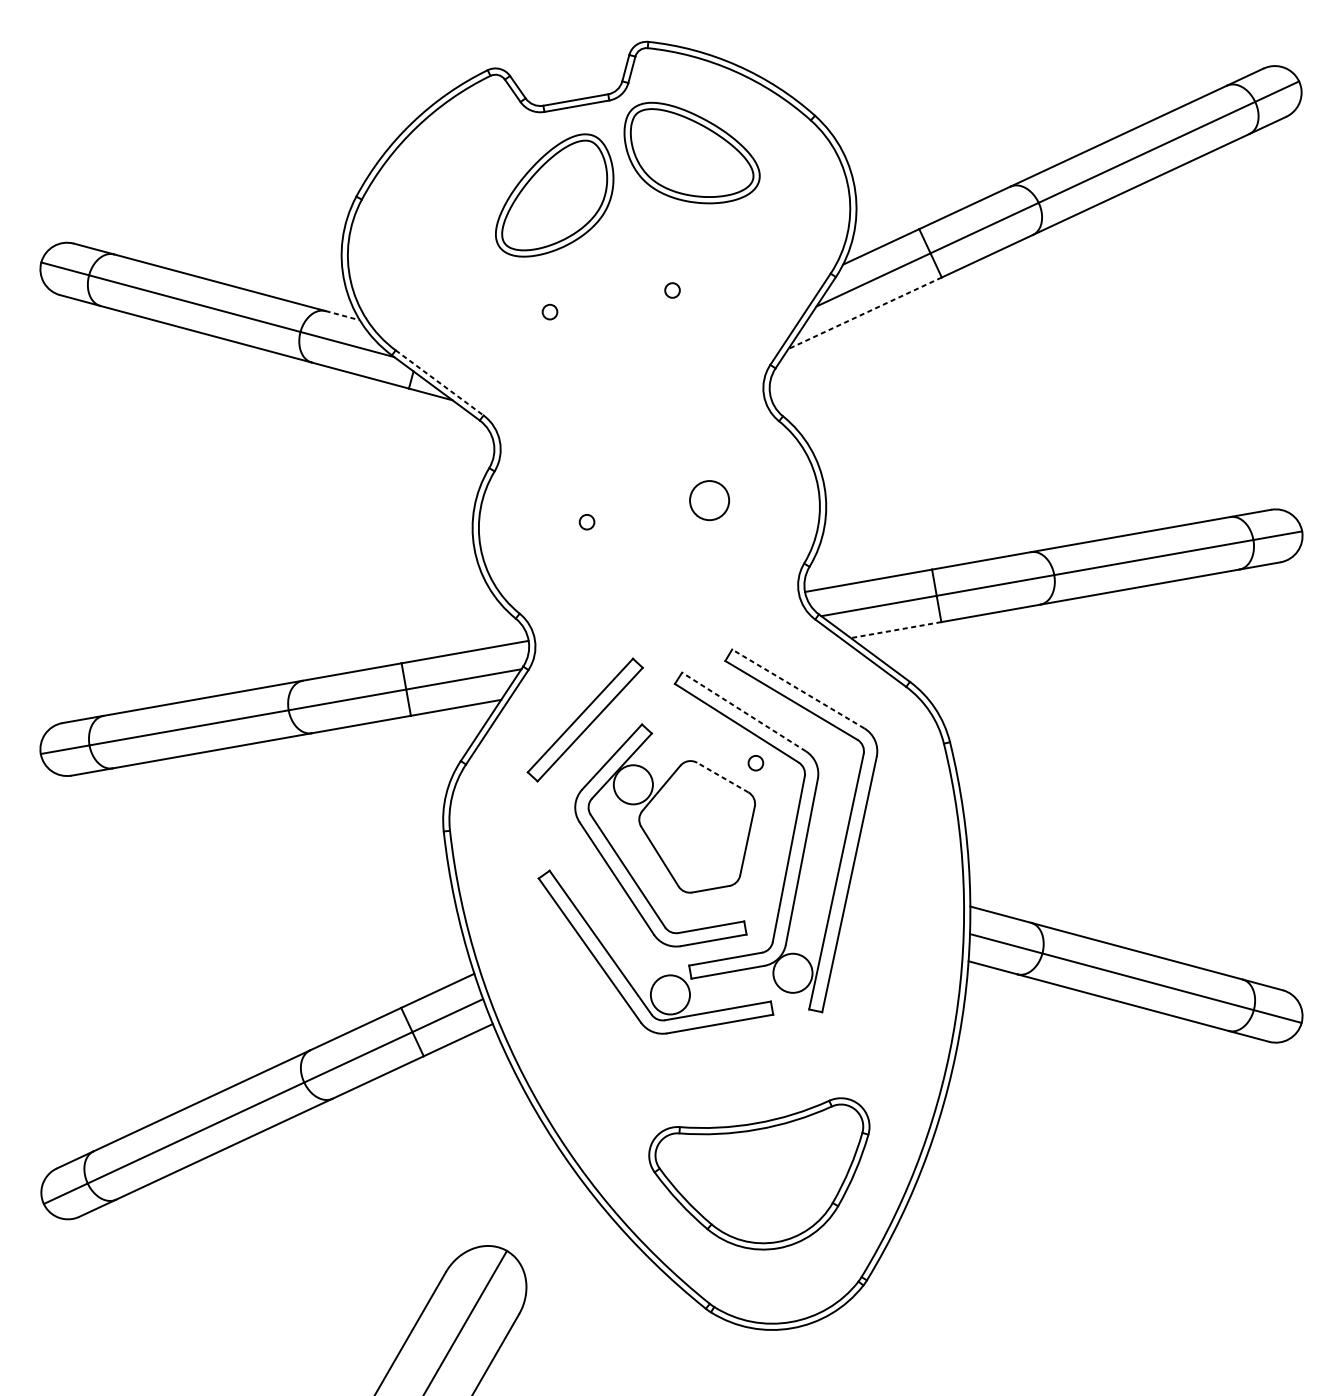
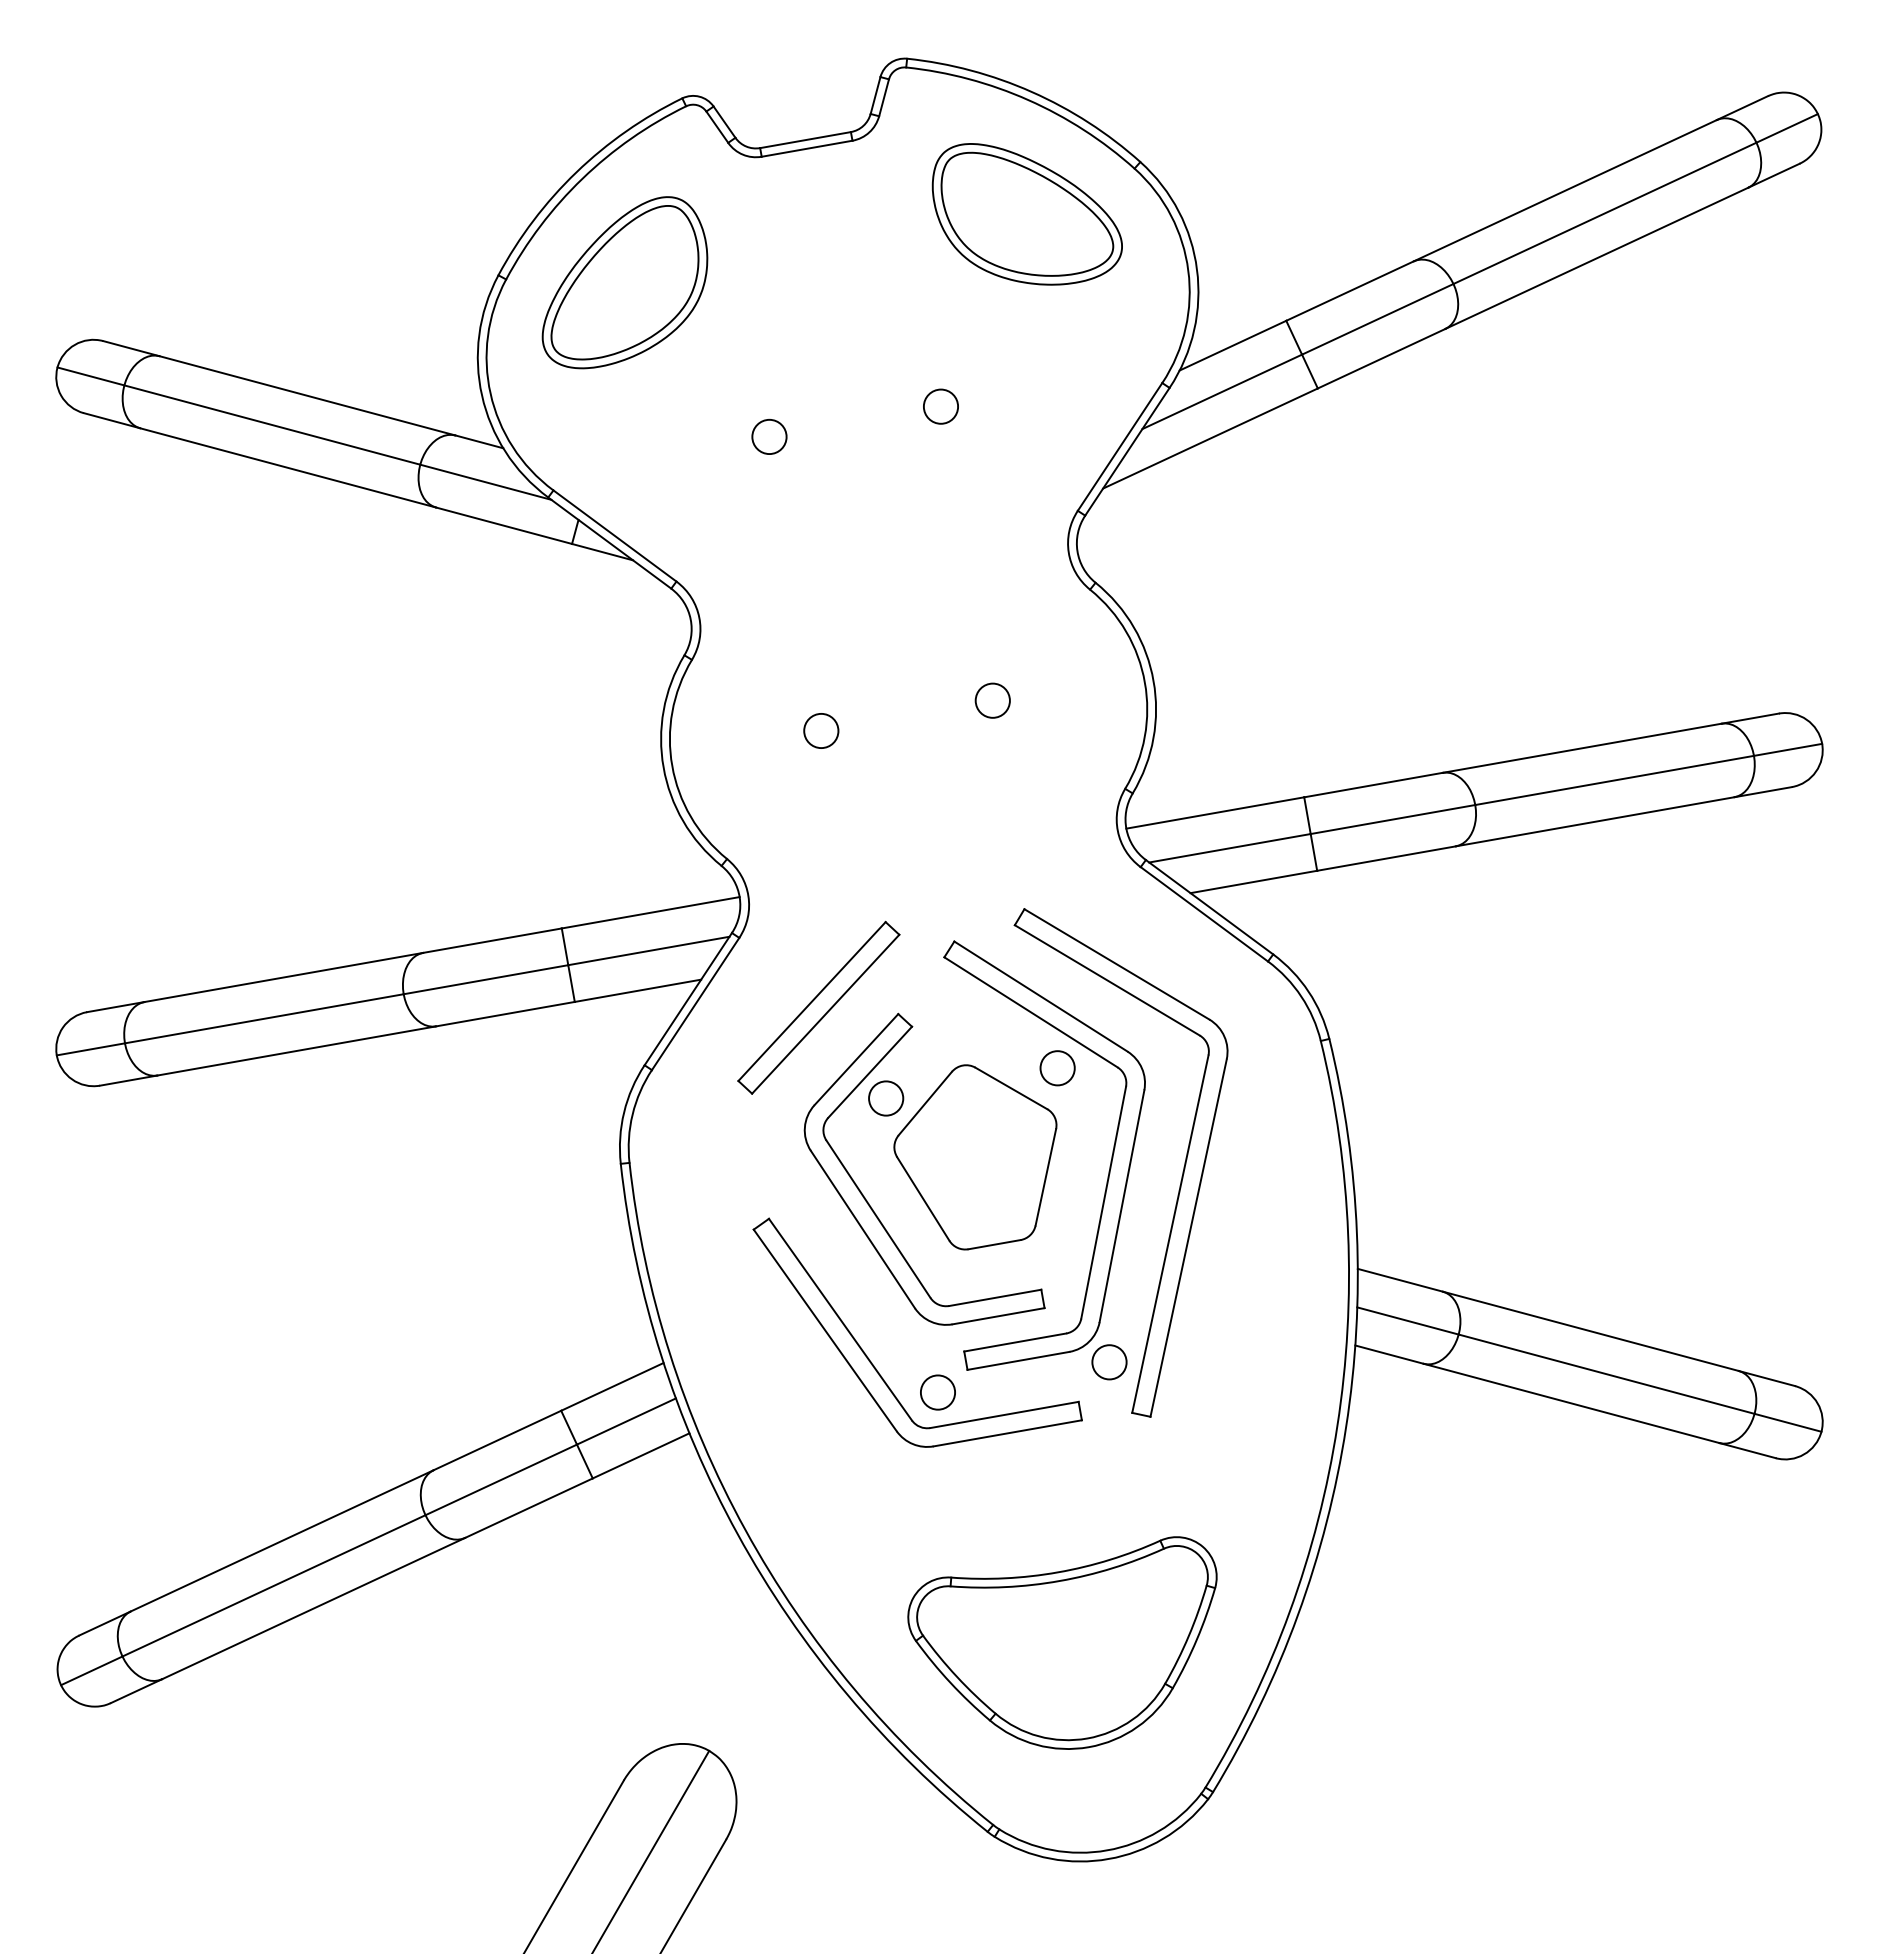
part: (691, 153) -> (1026, 214), moved
part: (554, 195) -> (624, 282), moved
circle: (672, 290) -> (940, 406), size x1.67
circle: (550, 311) -> (769, 436), size x1.67
line: (865, 313) -> (1210, 438), dashed -> solid
line: (342, 315) -> (479, 441), dashed -> solid
line: (440, 383) -> (615, 536), dashed -> solid
circle: (709, 500) -> (992, 700), size x0.62
circle: (587, 521) -> (821, 730), size x1.67
line: (895, 630) -> (1253, 882), dashed -> solid
line: (797, 689) -> (1116, 964), dashed -> solid
line: (744, 711) -> (1041, 996), dashed -> solid
circle: (755, 763) -> (1057, 1068), size x1.67
line: (722, 777) -> (1010, 1088), dashed -> solid
circle: (633, 784) -> (886, 1098), size x0.62
circle: (792, 973) -> (1109, 1362), size x0.62
circle: (670, 994) -> (937, 1392), size x0.62

